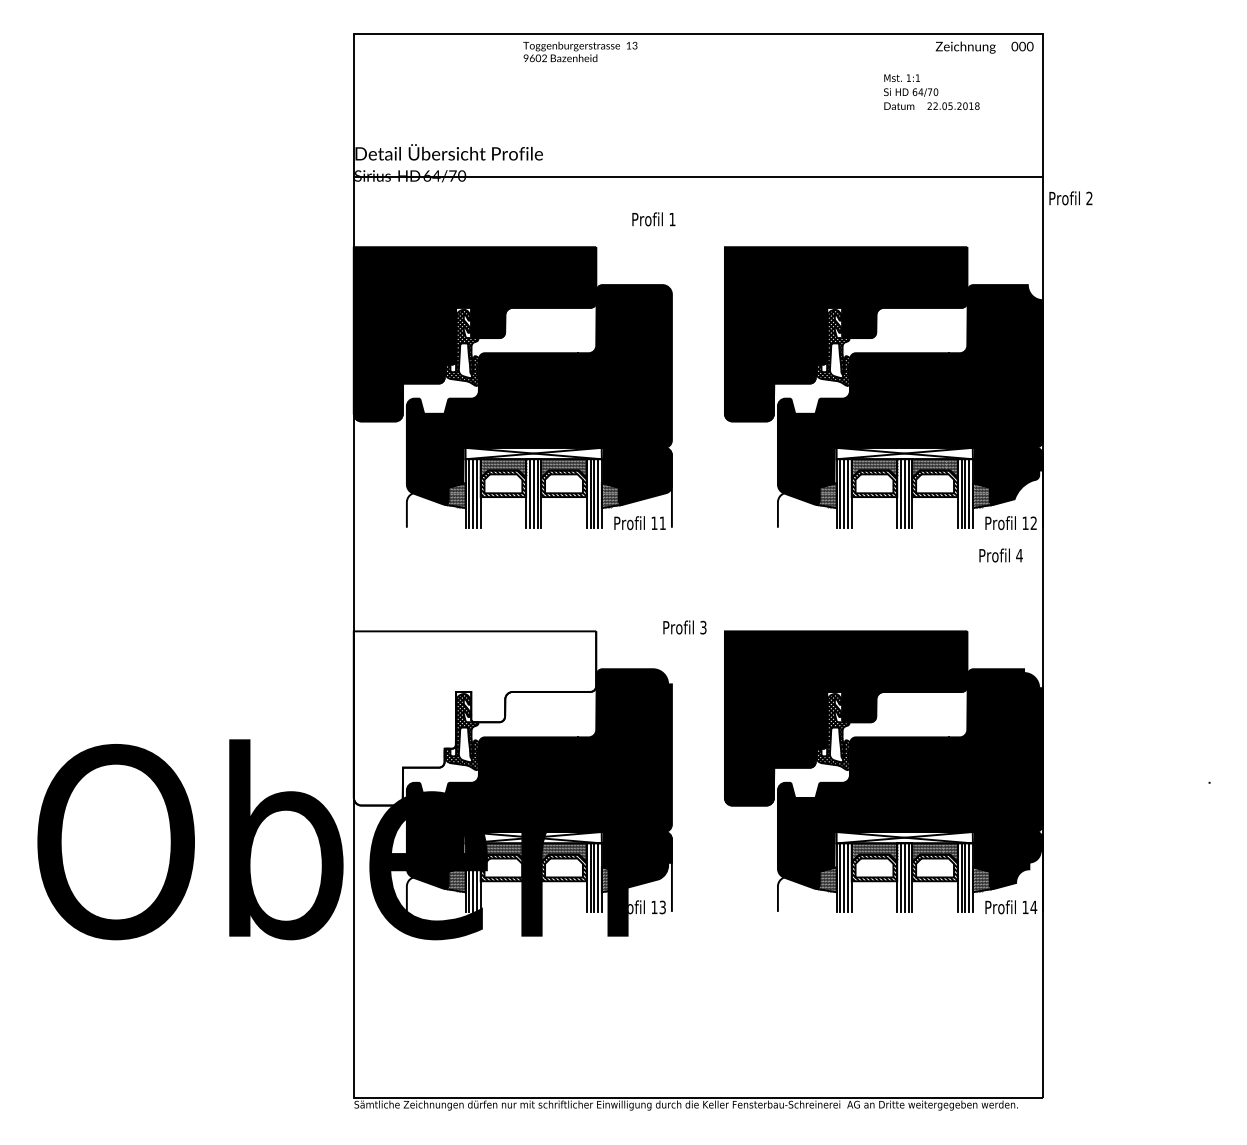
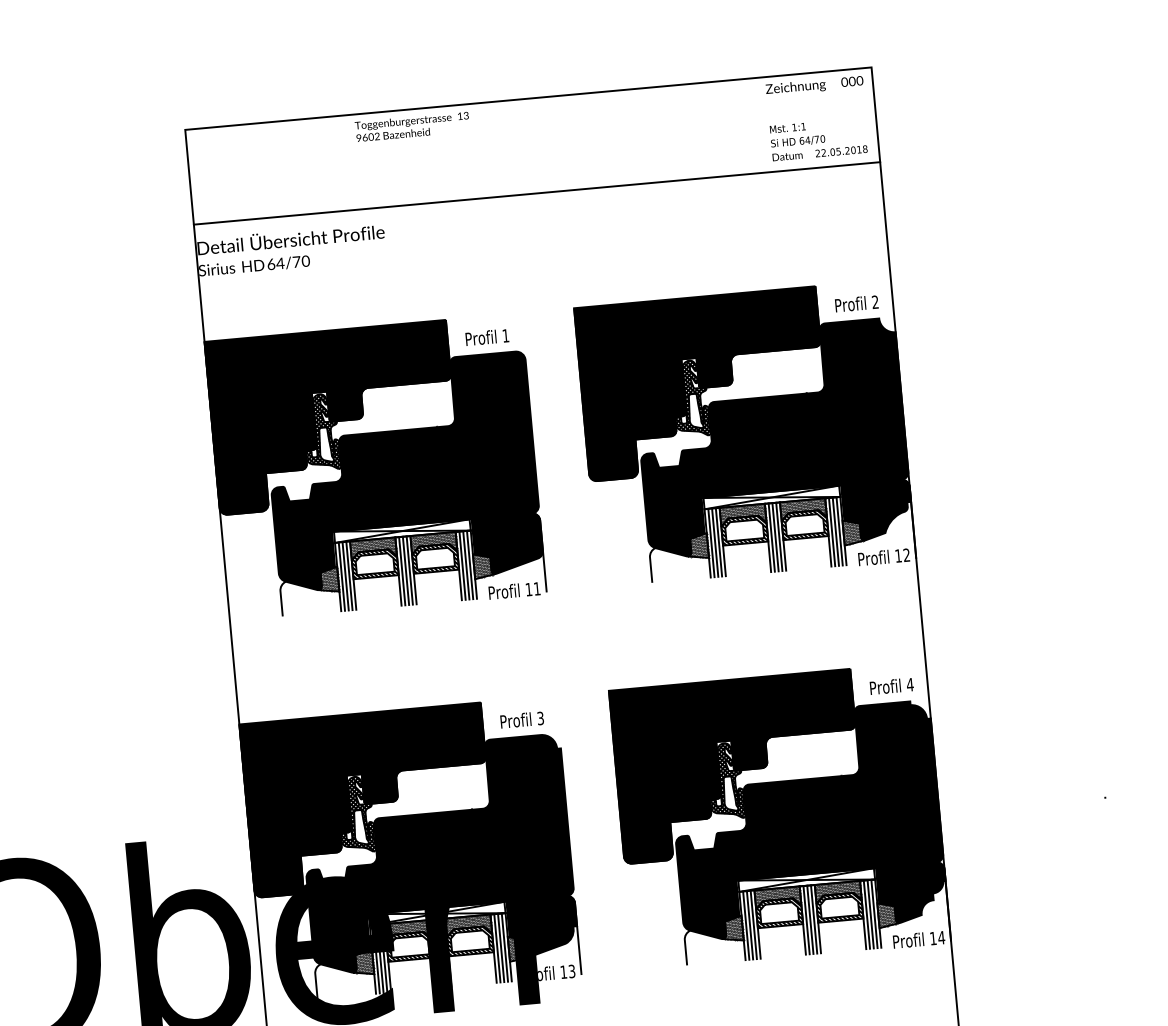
text: (931, 91) -> (818, 138), moved
line: (697, 177) -> (536, 193), moved
text: (1070, 198) -> (856, 303), moved
text: (653, 219) -> (486, 337), moved
text: (1000, 555) -> (891, 686), moved
text: (684, 627) -> (521, 720), moved
fill: (474, 718) -> (367, 800), added

